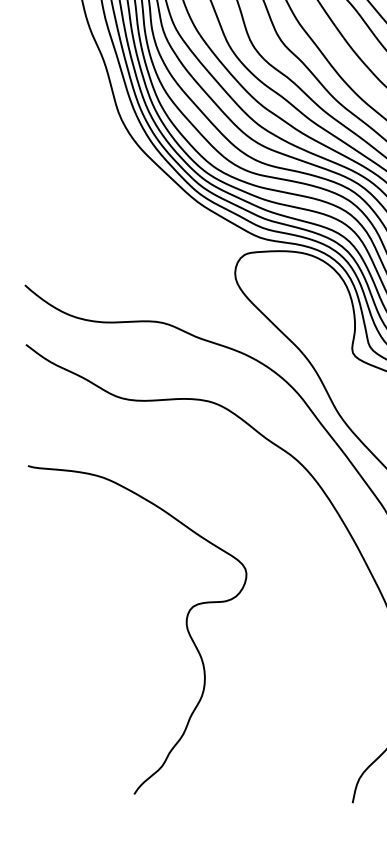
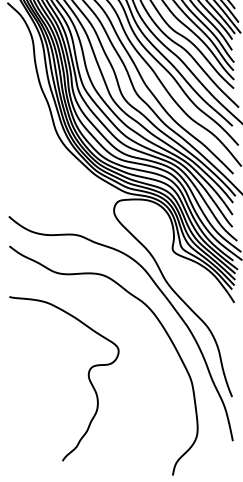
curve: (184, 623) -> (87, 375), moved

